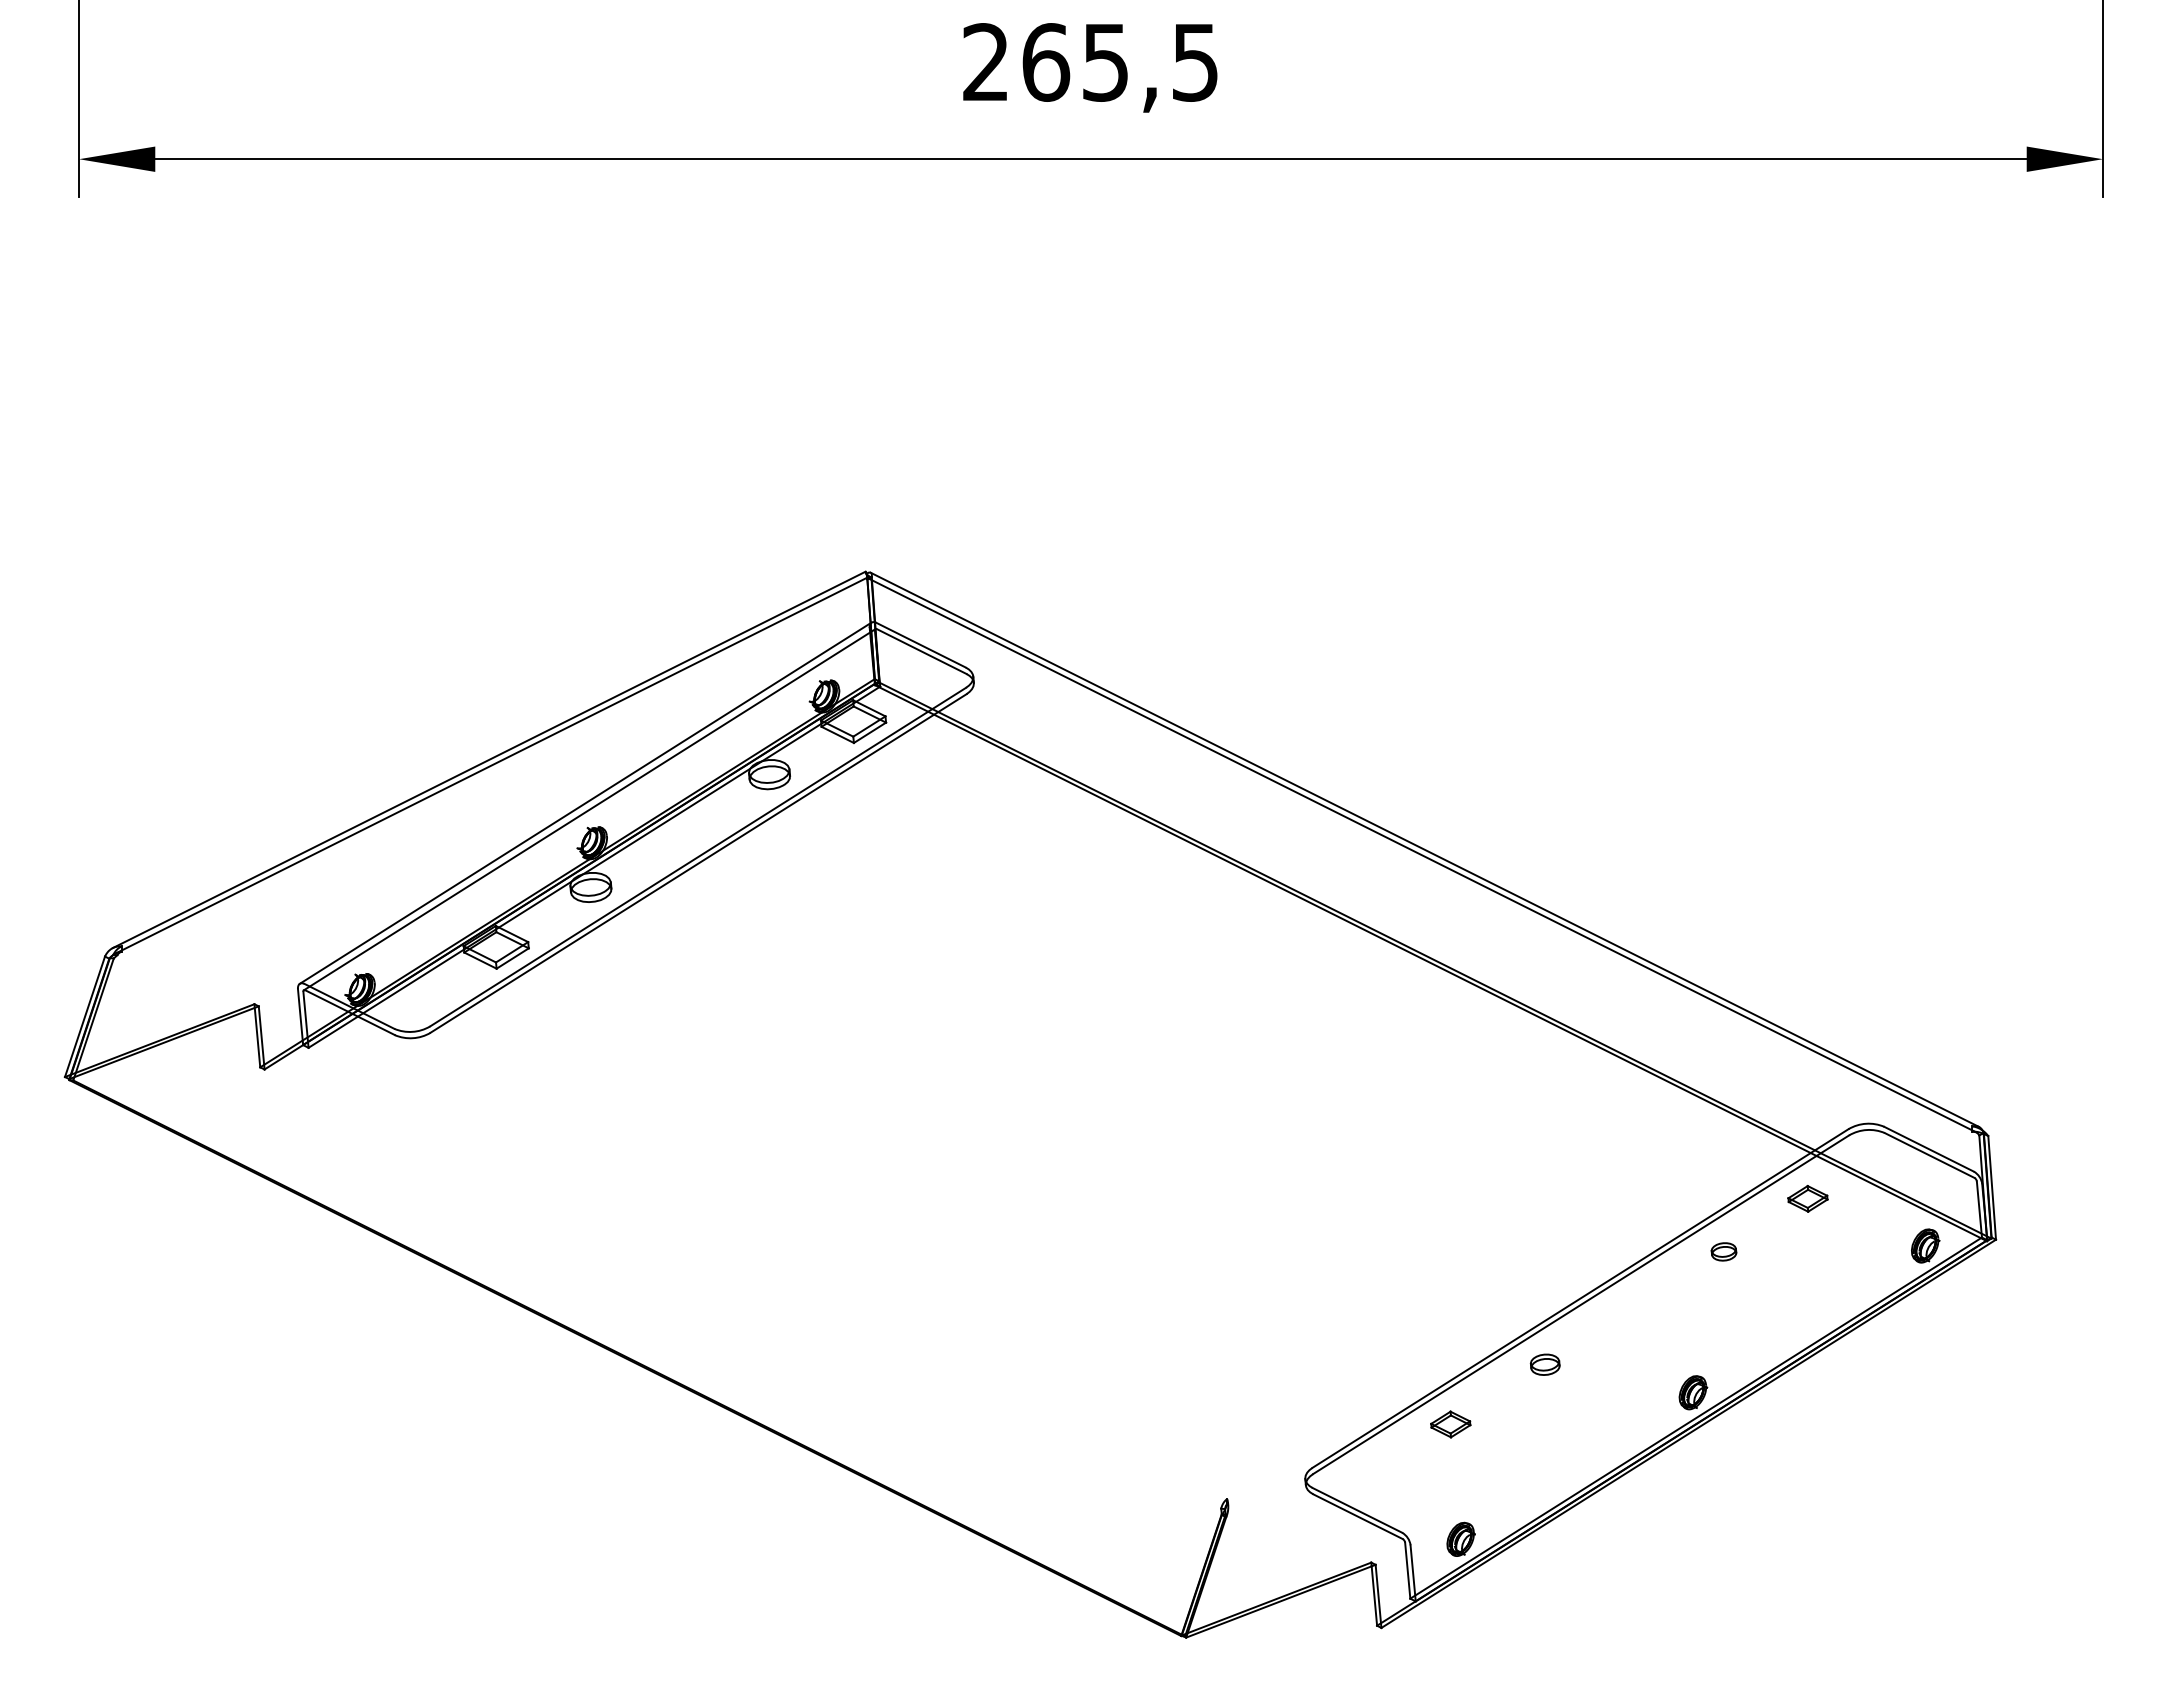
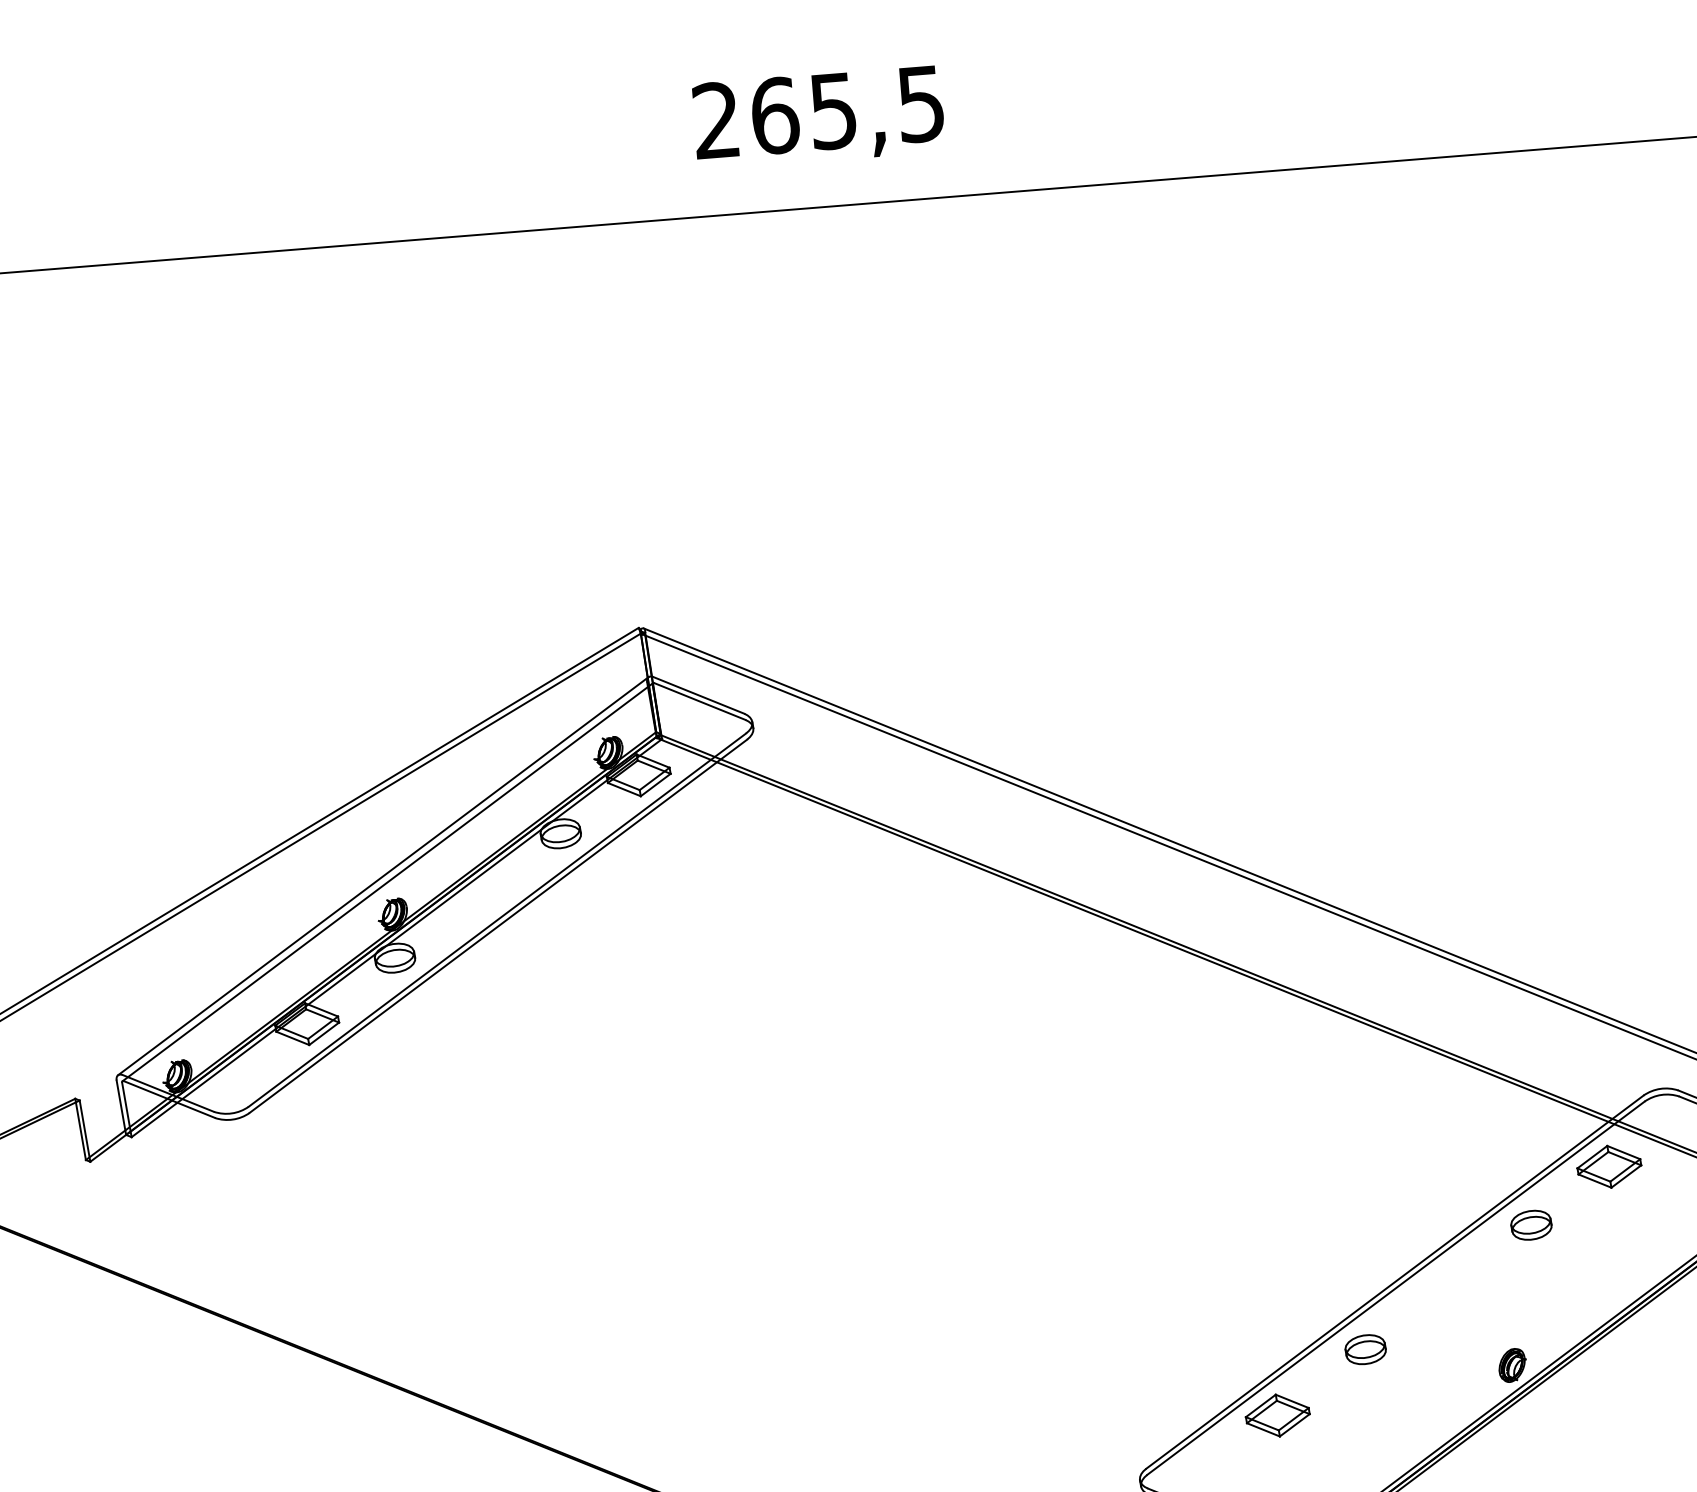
part: (1807, 1198) -> (1608, 1166), size x1.67
part: (1723, 1251) -> (1530, 1224), size x1.67
part: (1544, 1364) -> (1364, 1349), size x1.43
part: (1450, 1424) -> (1277, 1415), size x1.67

